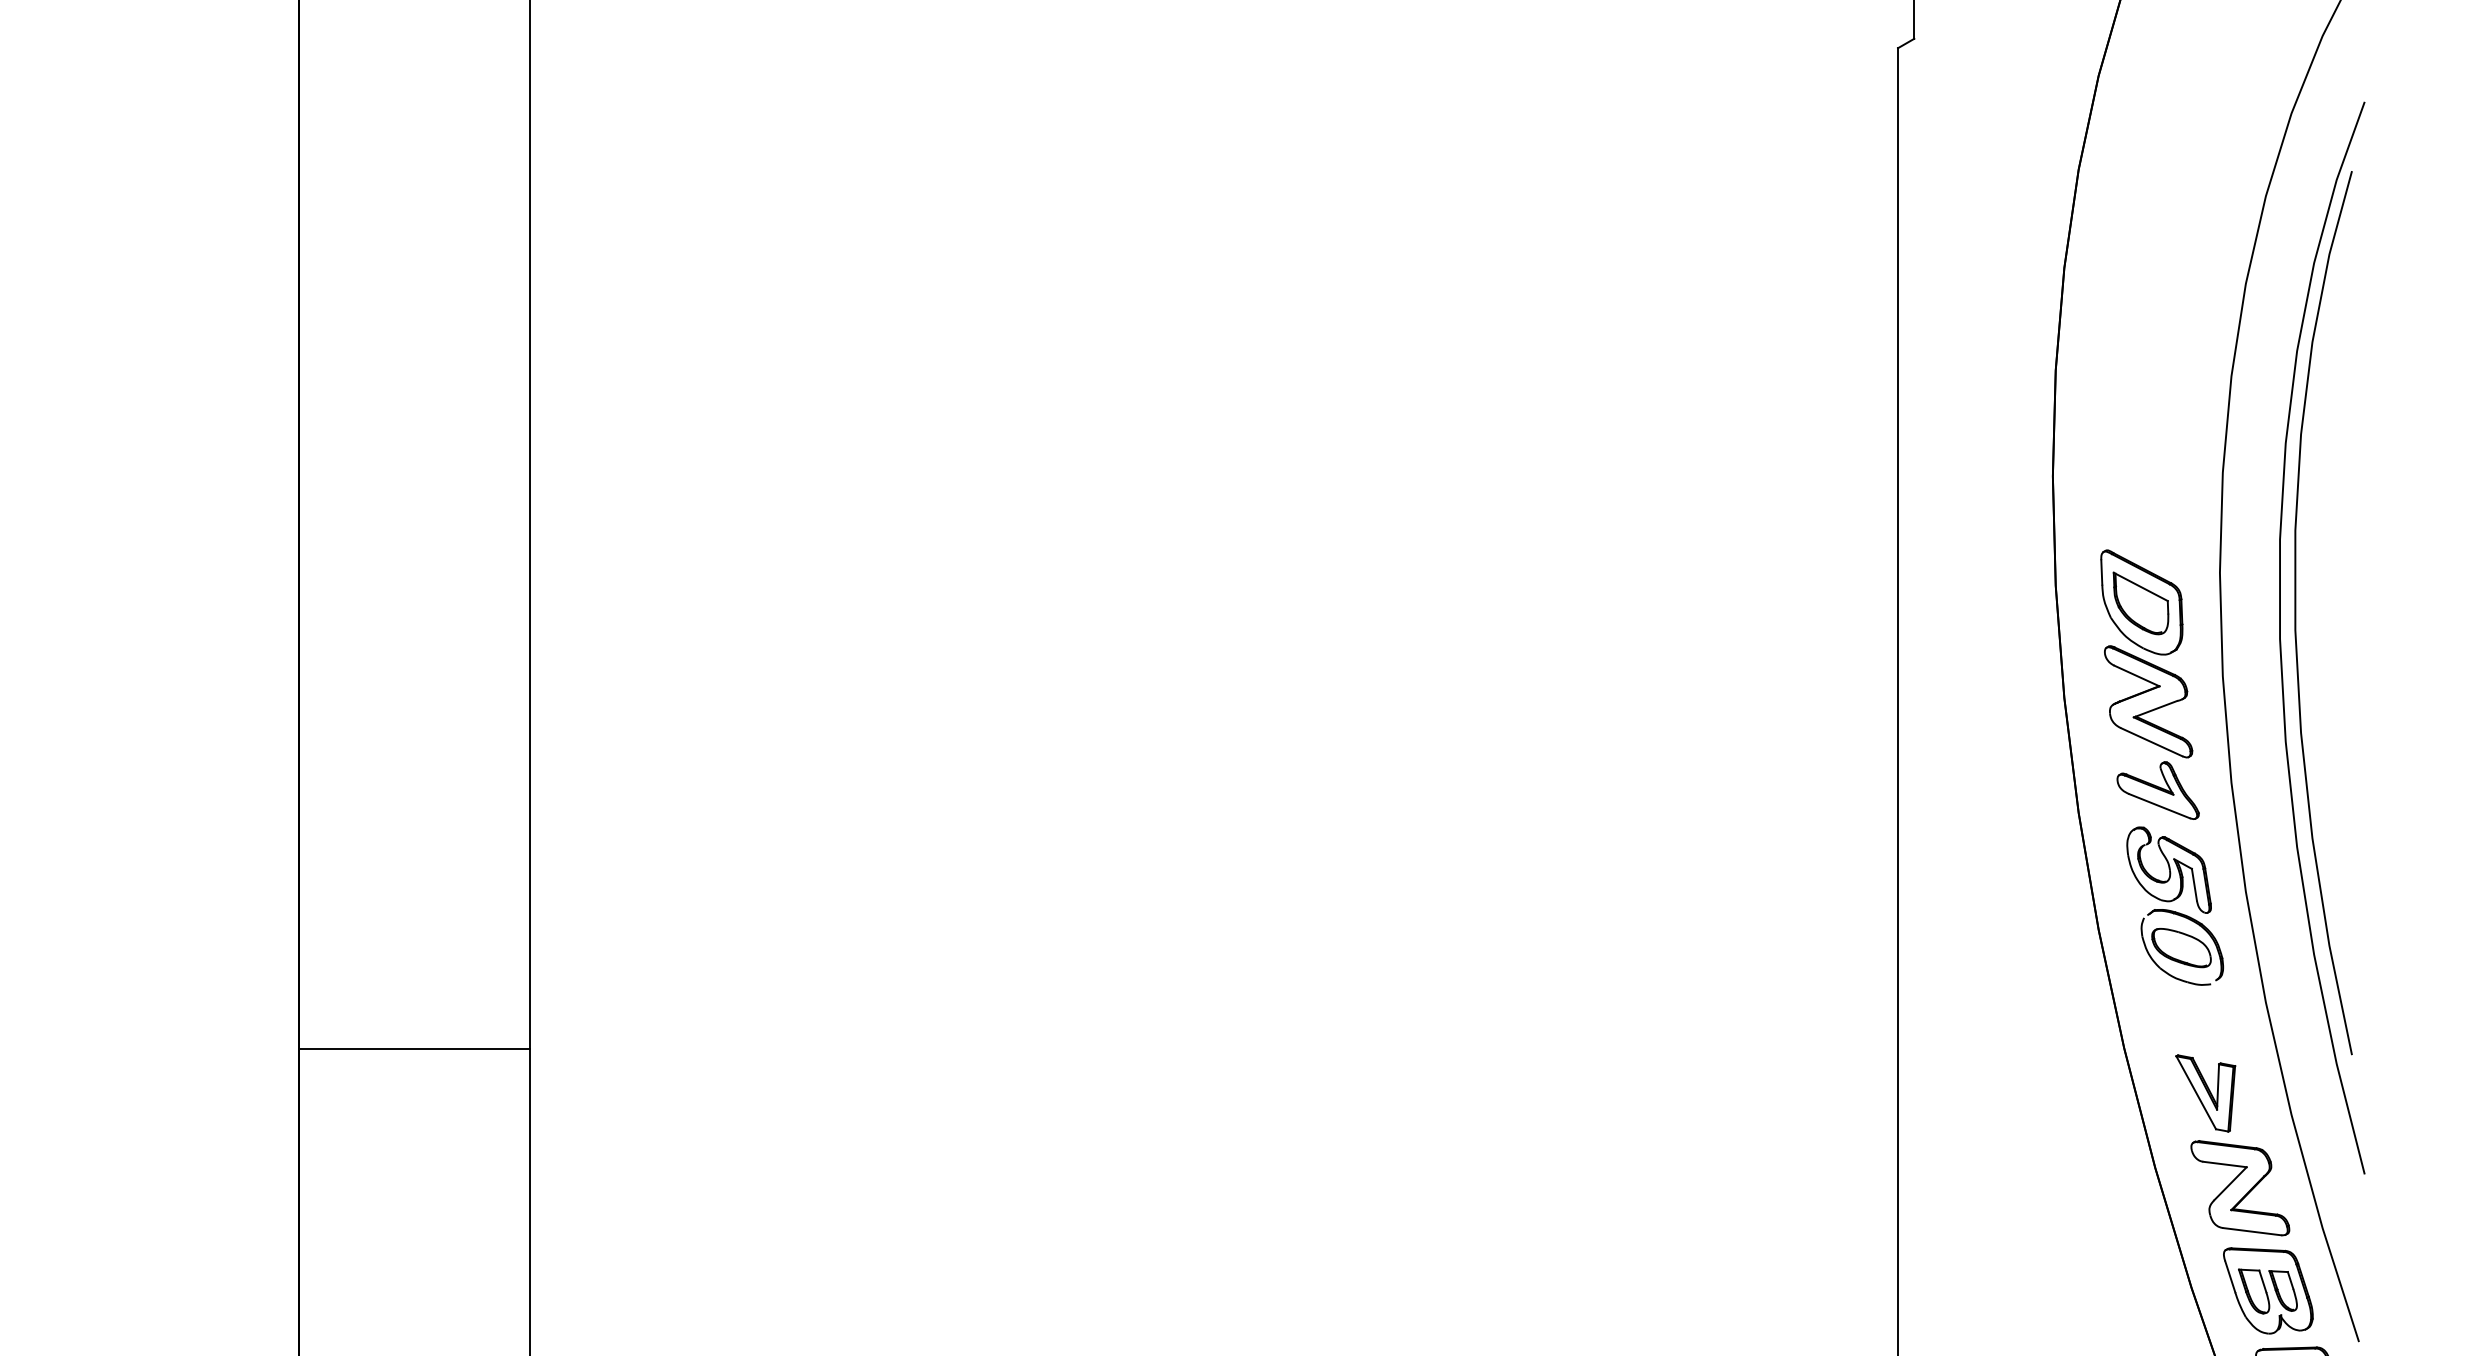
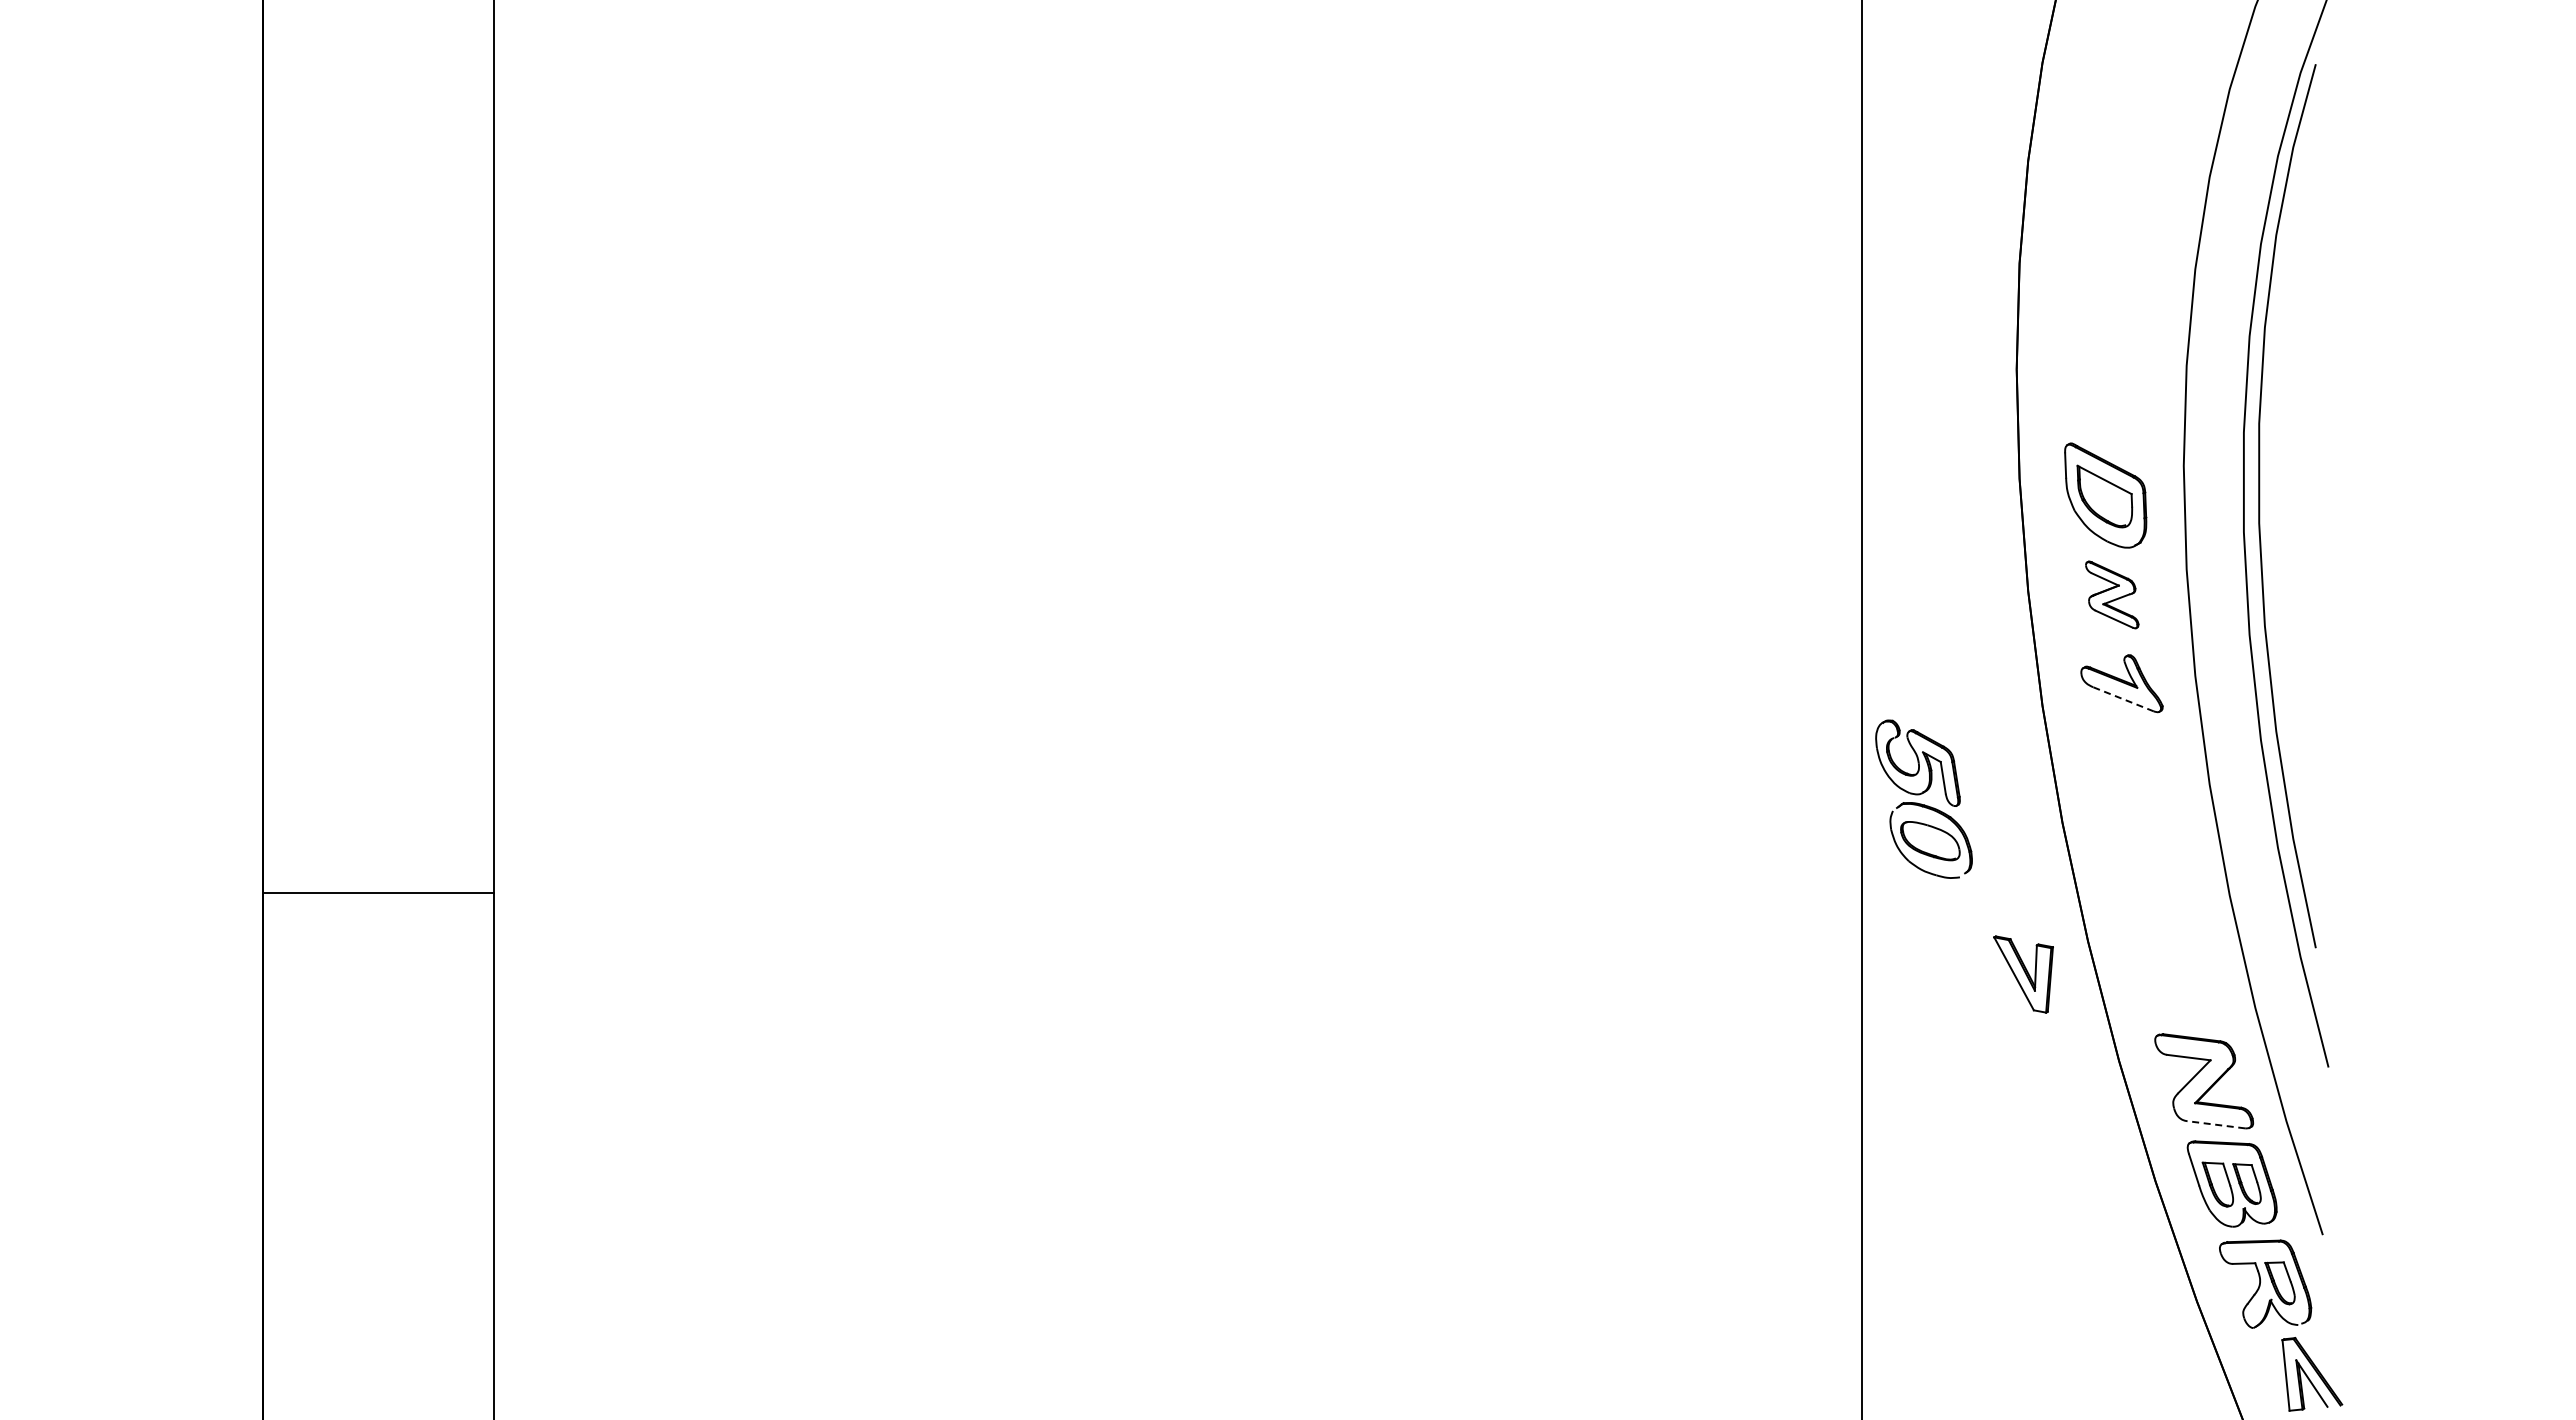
part: (2147, 701) -> (2111, 594), size x0.6
line: (2159, 806) -> (2123, 699), solid -> dashed
part: (2174, 905) -> (1923, 798), moved
line: (414, 1049) -> (378, 893), moved
part: (2205, 1093) -> (2023, 974), moved
line: (2251, 1231) -> (2215, 1124), solid -> dashed

